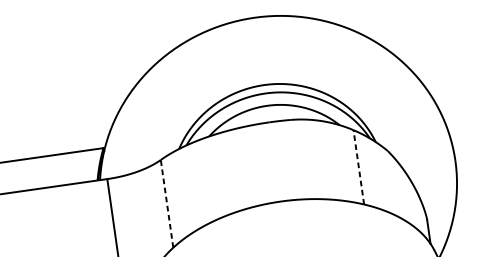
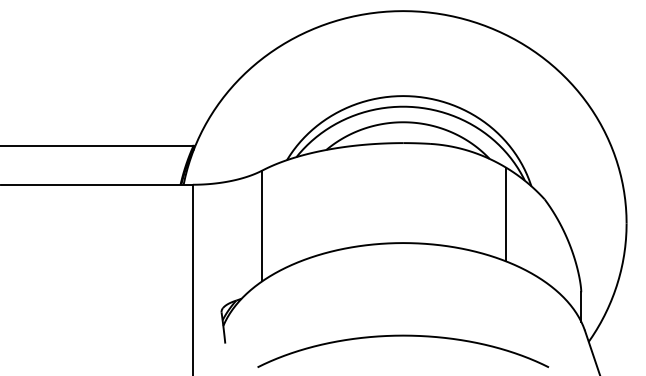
line: (359, 167) -> (506, 214), dashed -> solid
line: (167, 203) -> (262, 225), dashed -> solid

